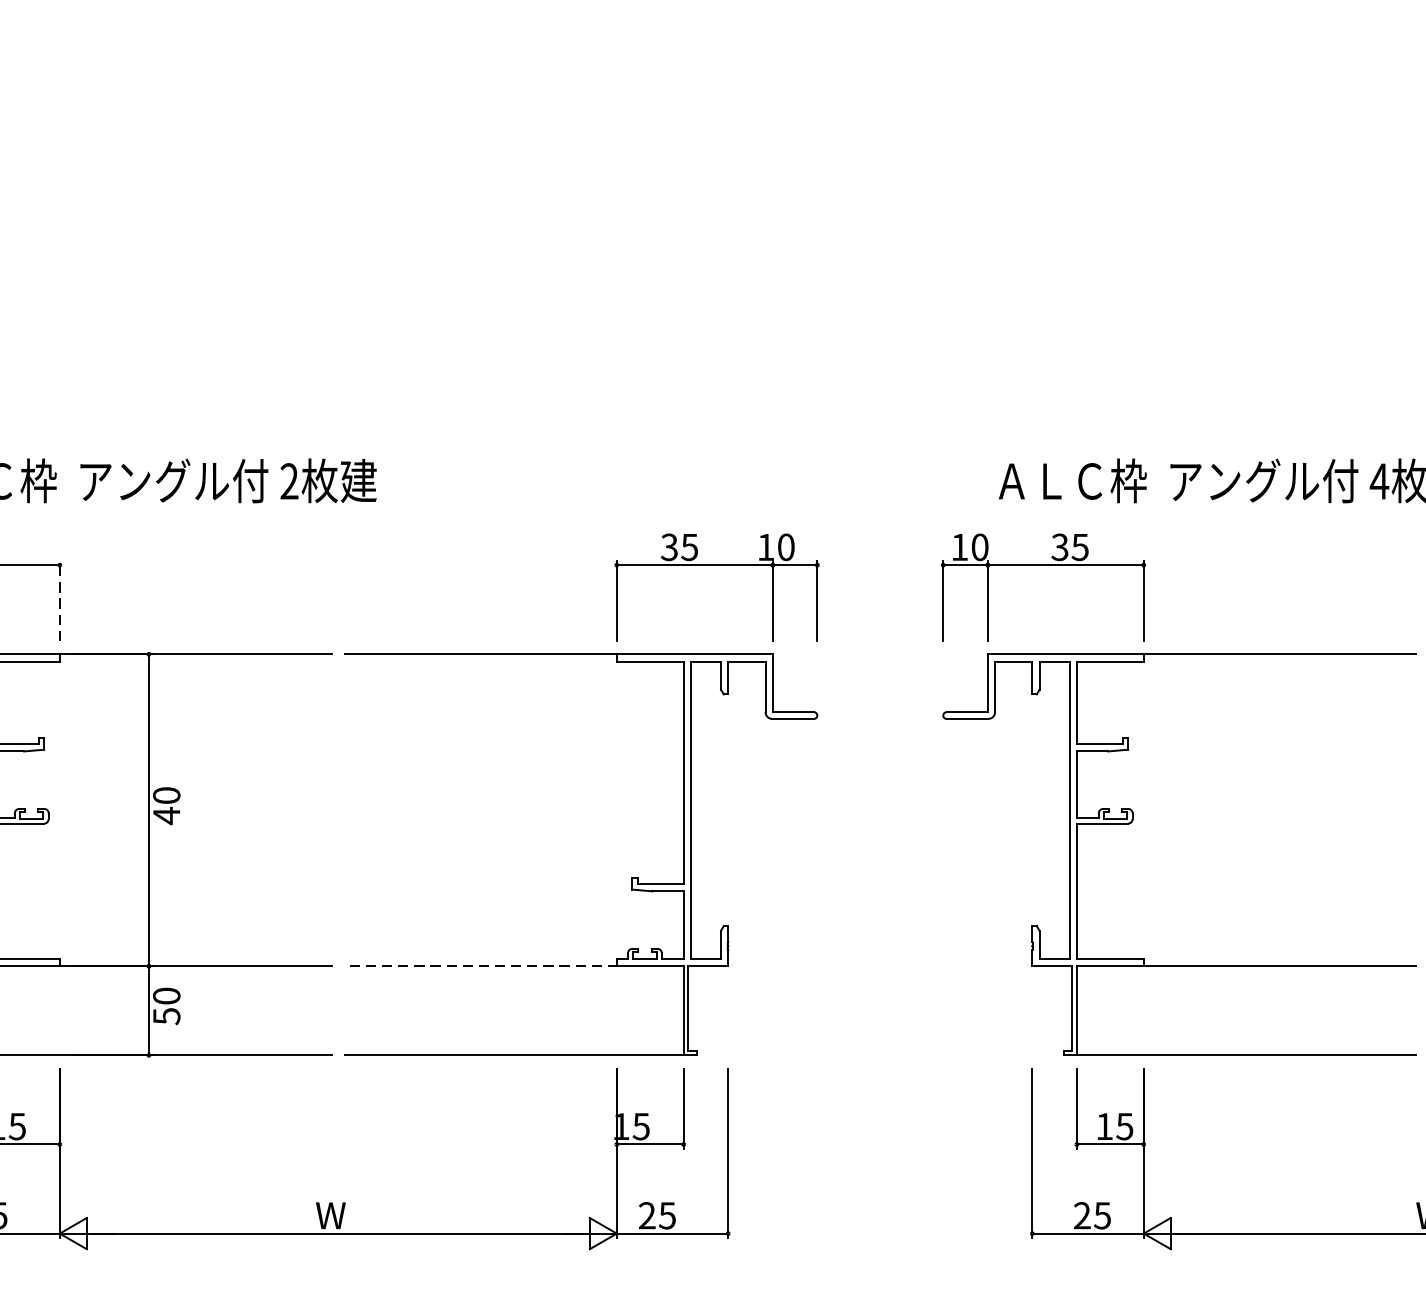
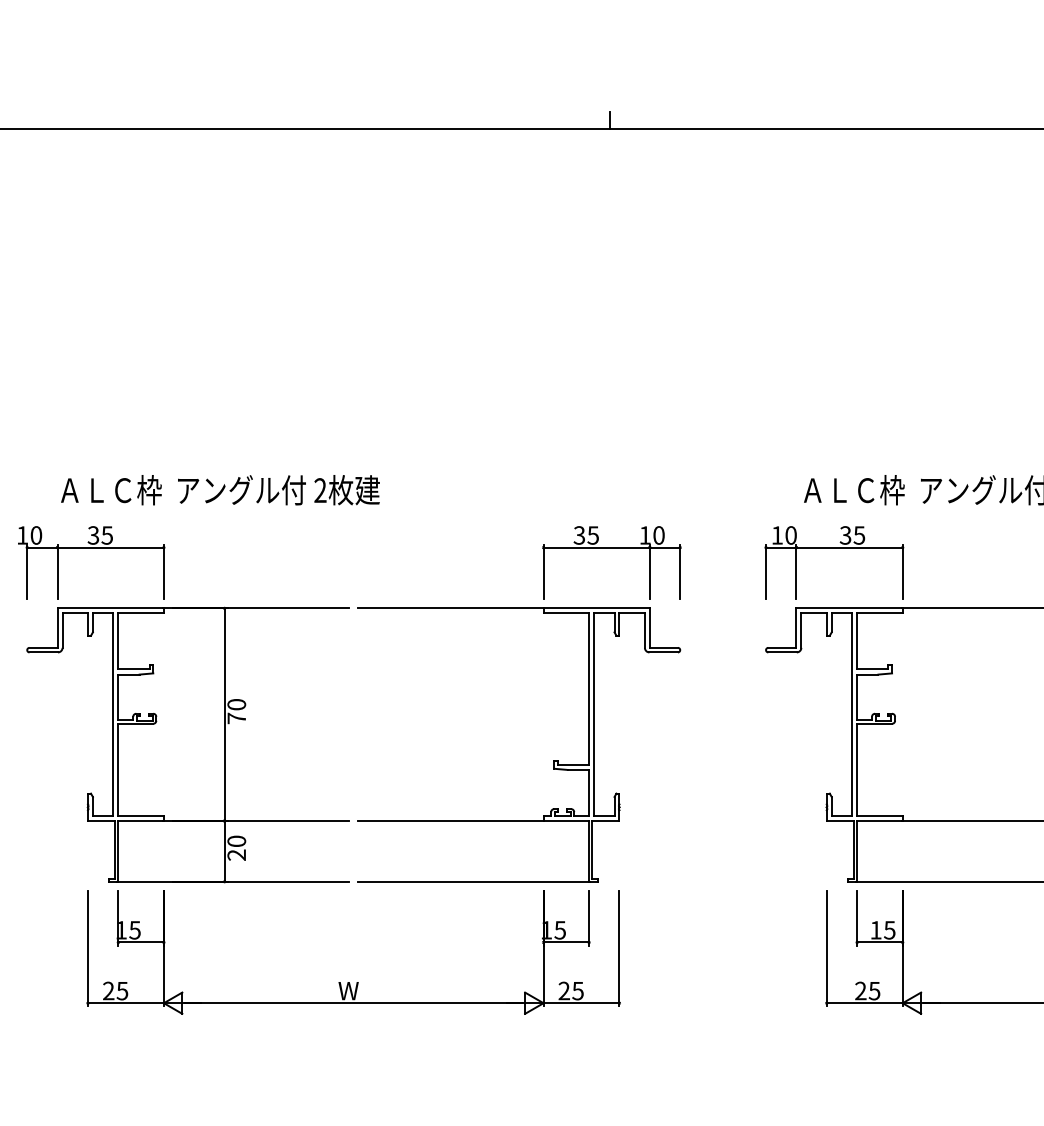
line: (59, 600) -> (163, 571), dashed -> solid
text: (166, 815) -> (236, 718), 40 -> 70
line: (480, 965) -> (450, 820), dashed -> solid
text: (166, 1016) -> (236, 855), 50 -> 20

